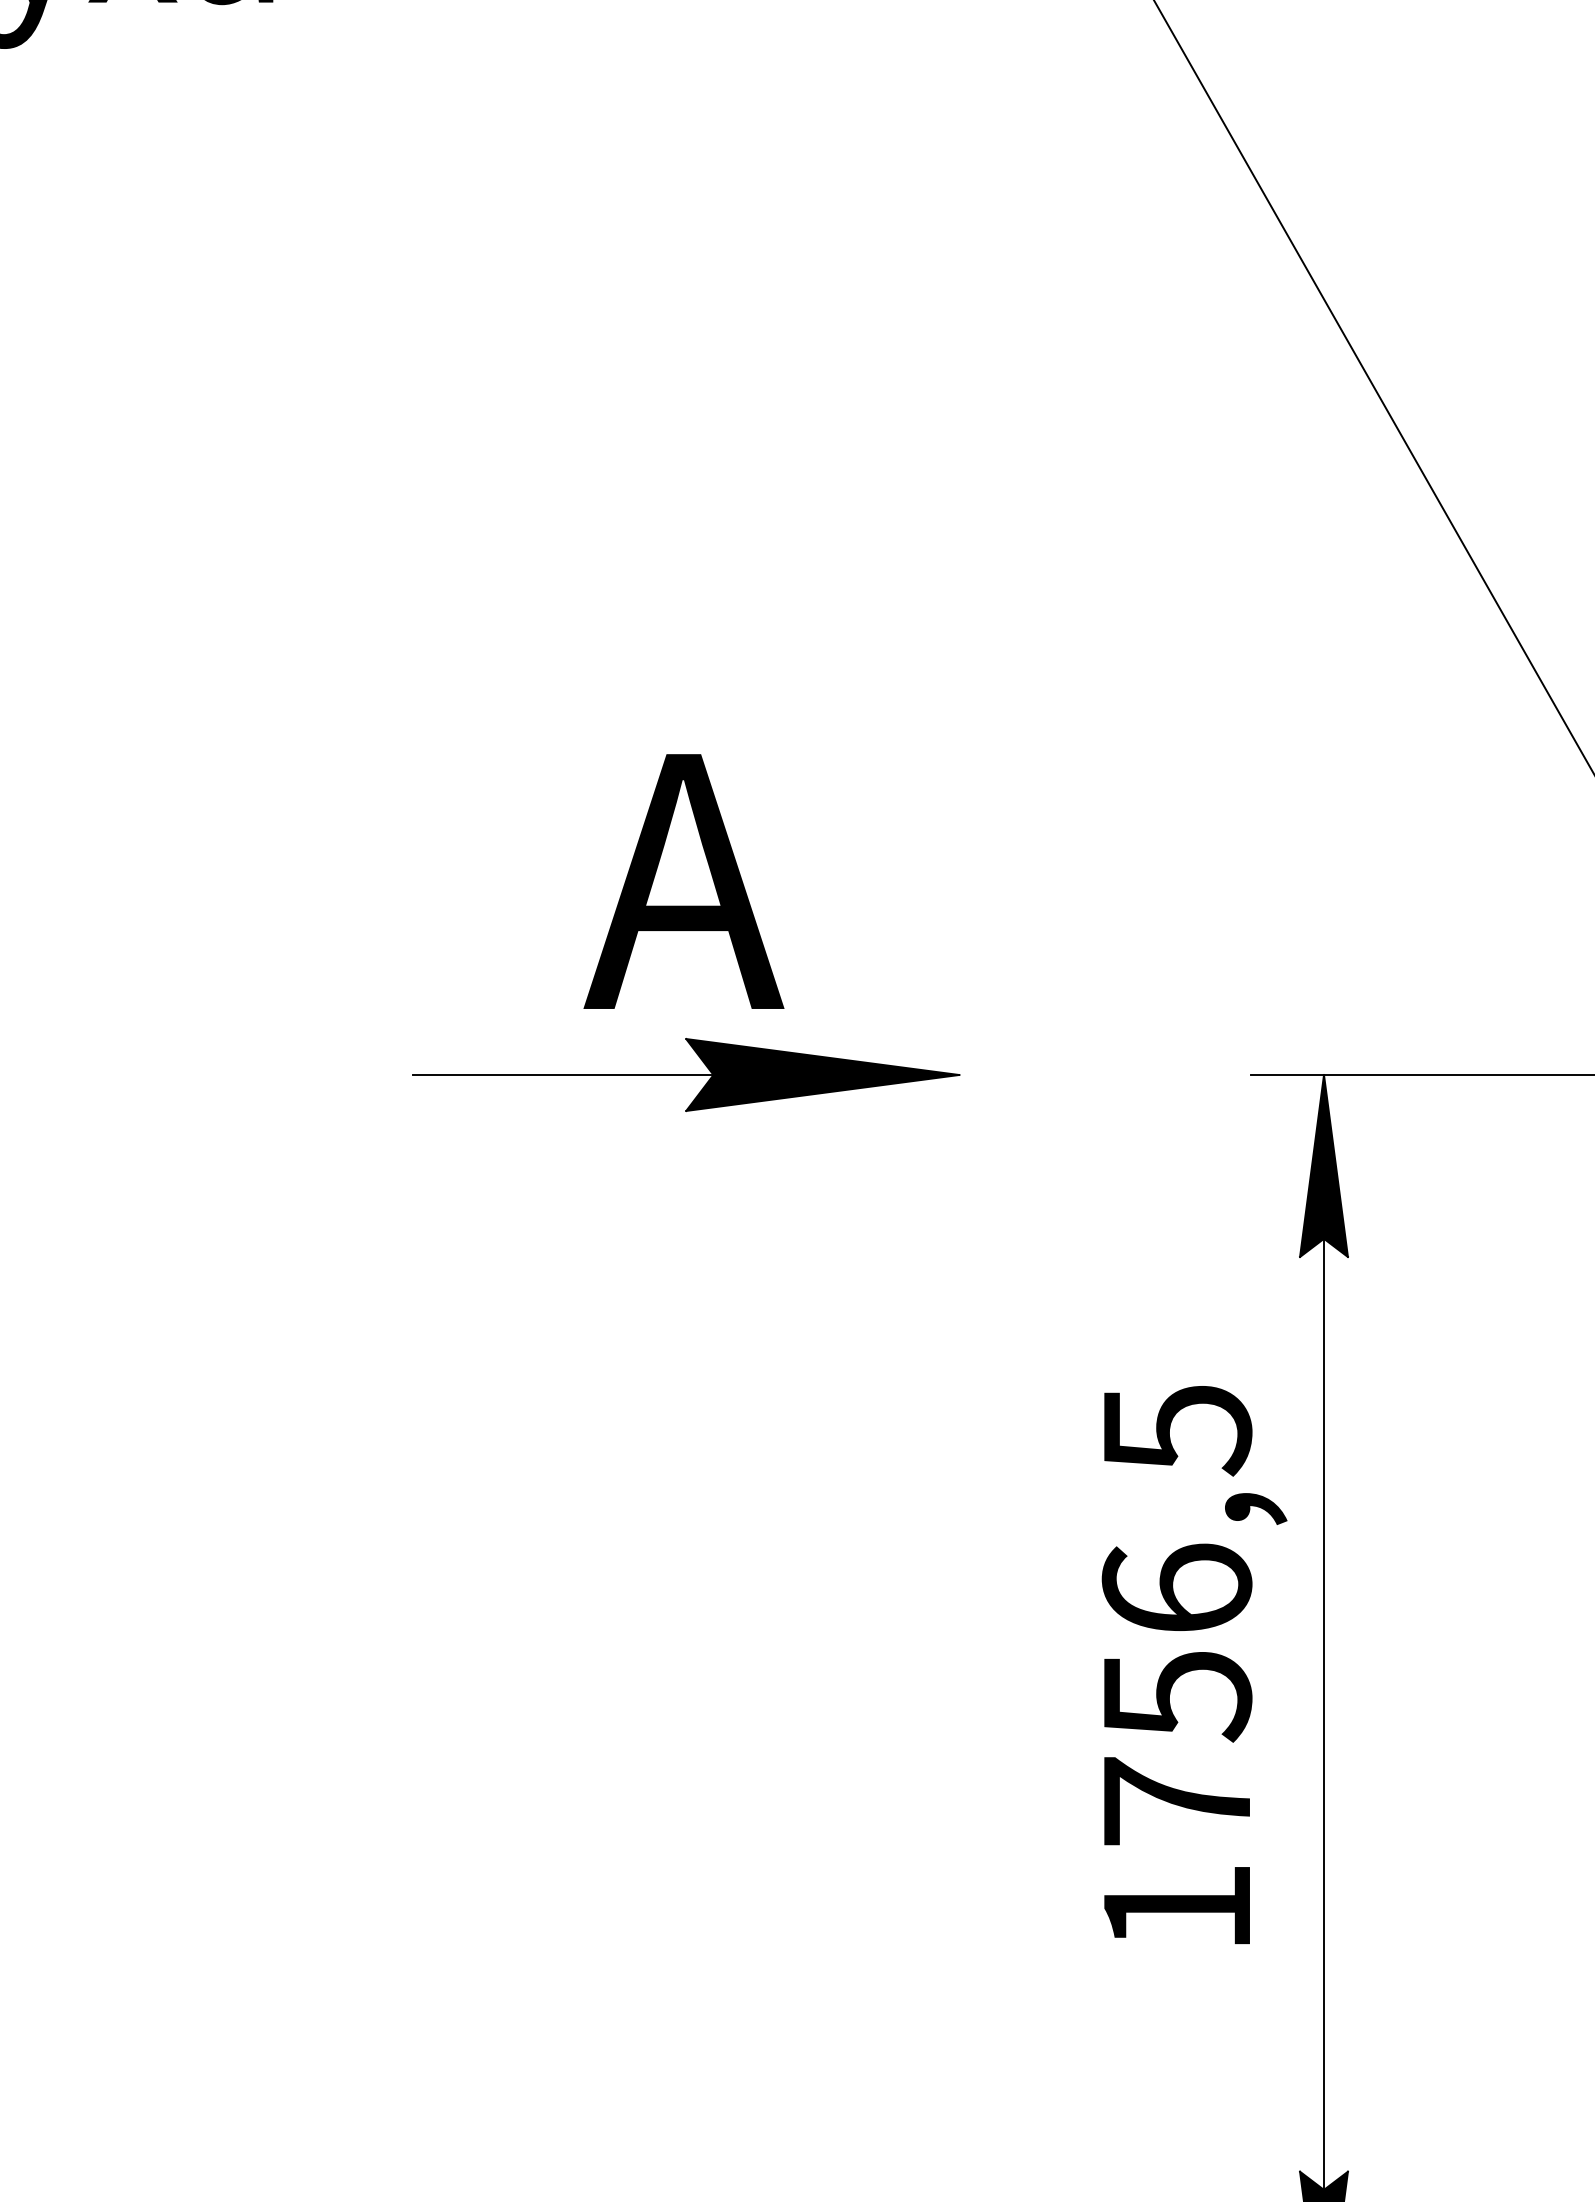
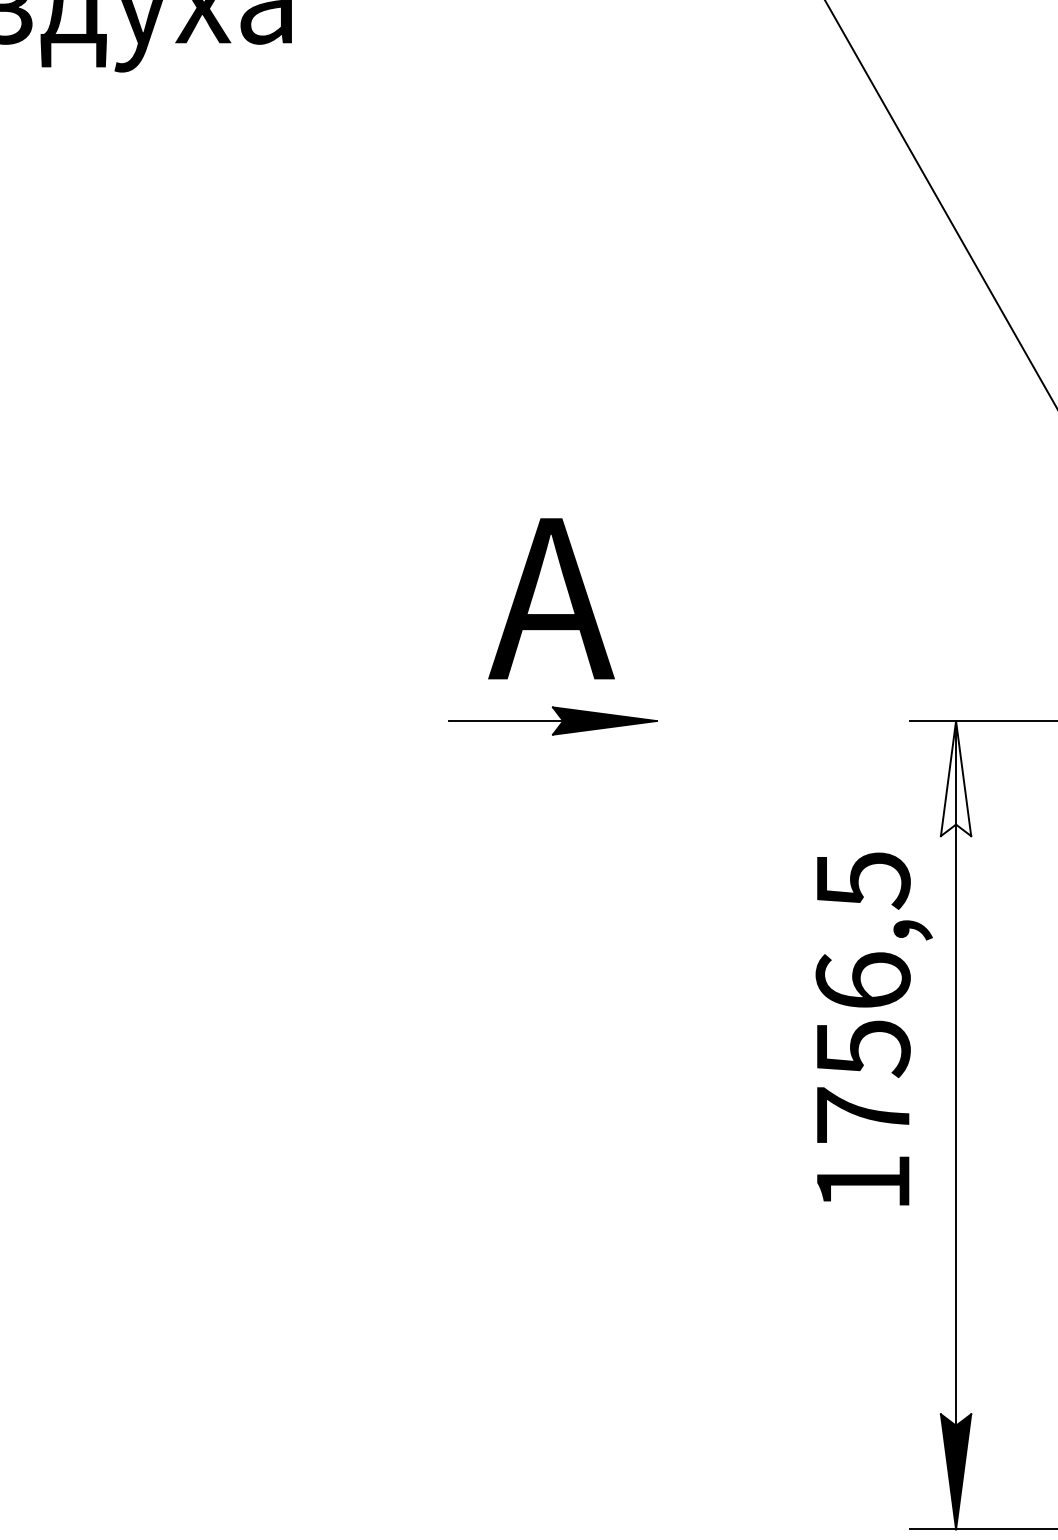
part: (685, 1074) -> (552, 720), size x0.6
fill: (1323, 1165) -> (955, 778), removed
text: (1193, 1664) -> (873, 1028), moved

